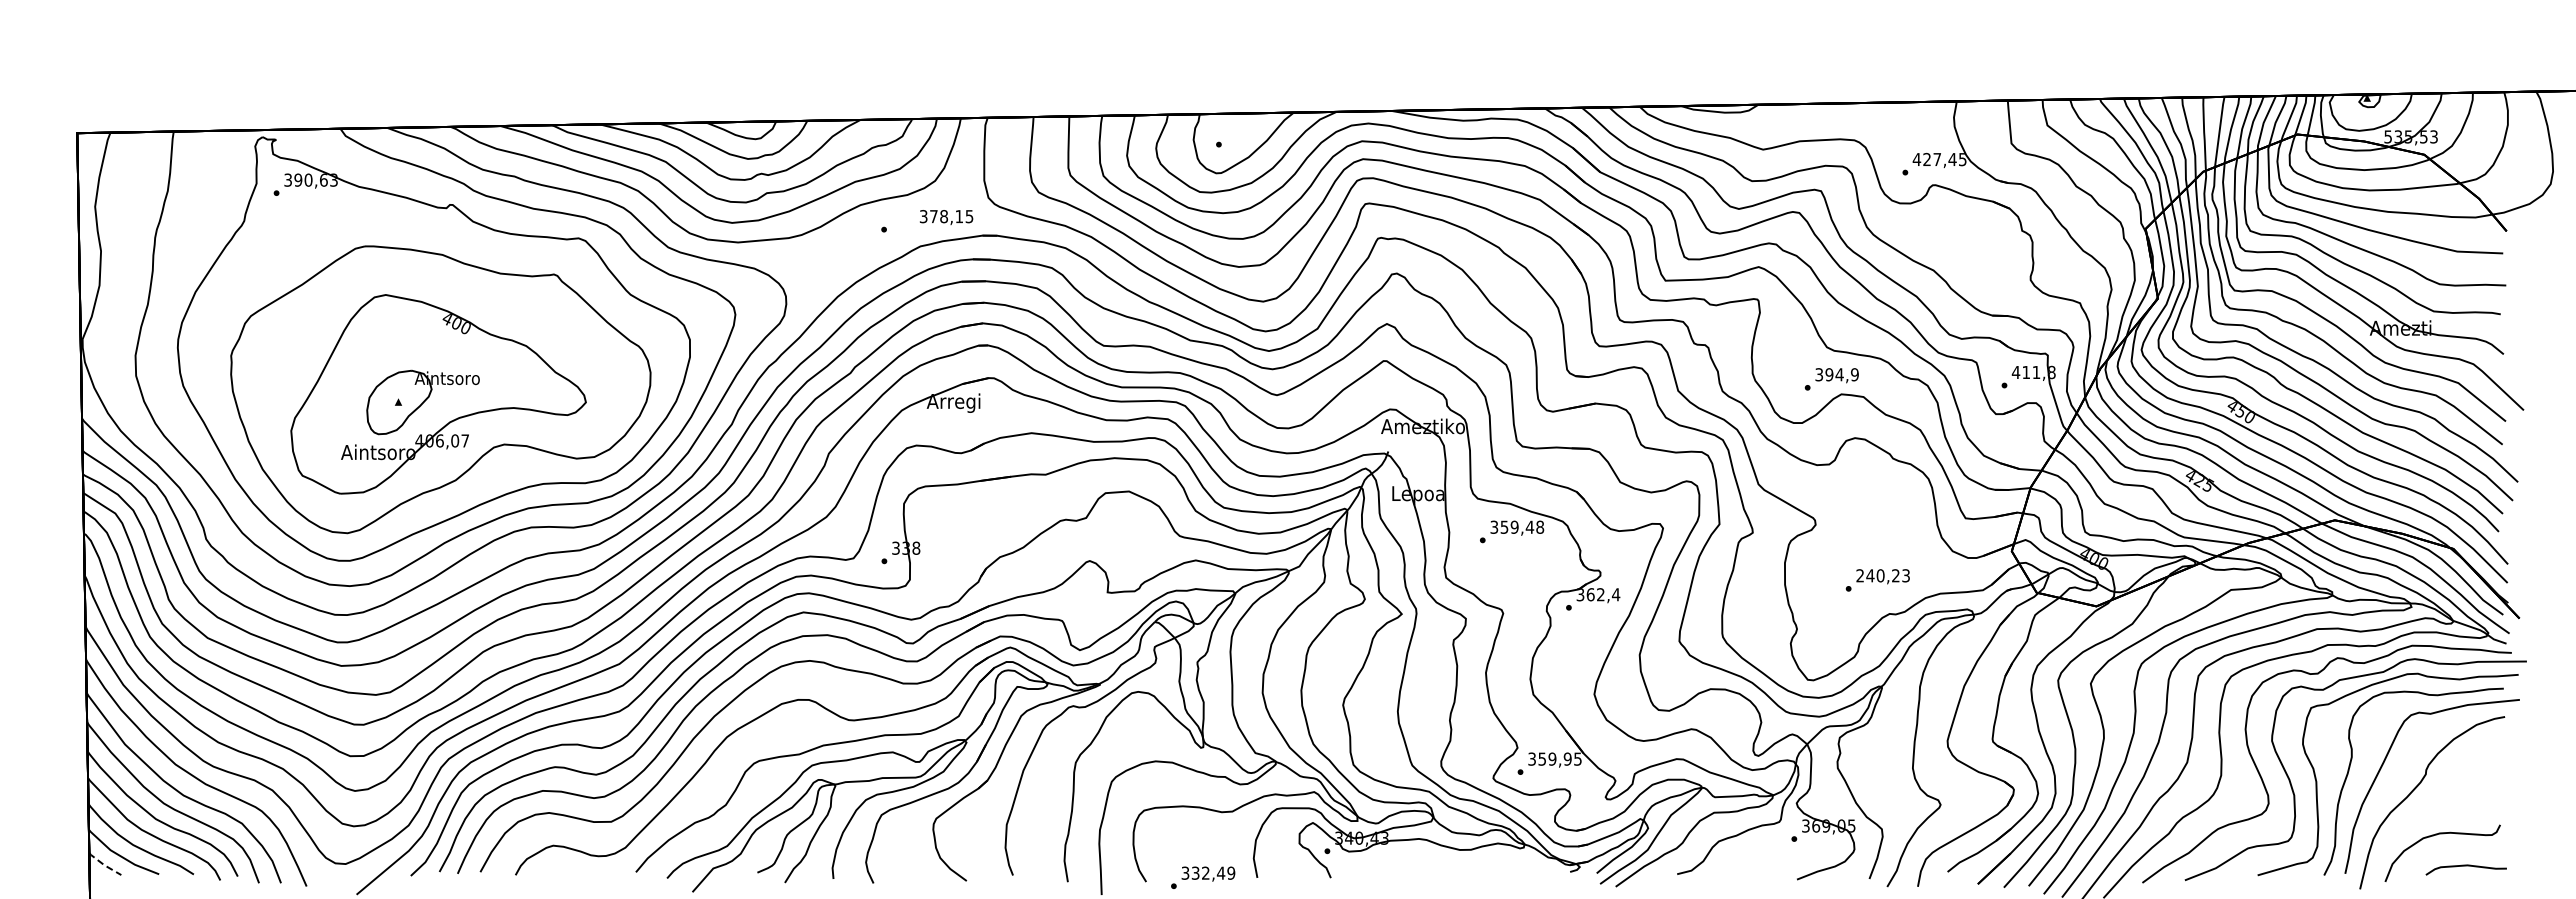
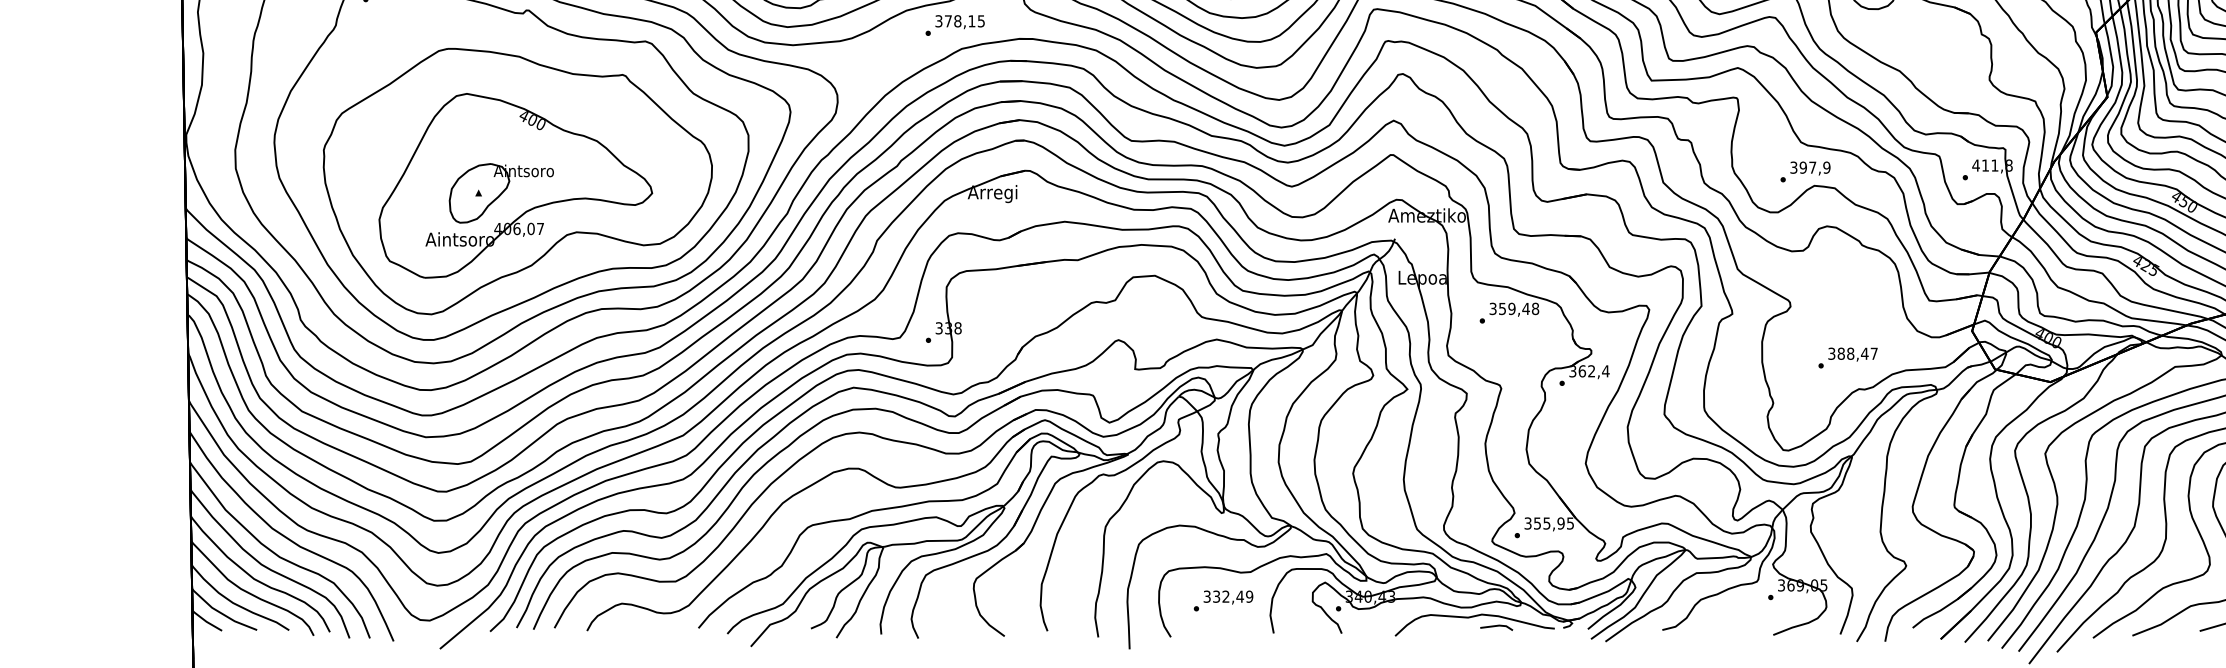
text: (946, 217) -> (960, 22), moved
text: (1839, 374) -> (1812, 167), 394,9 -> 397,9
text: (1882, 575) -> (1852, 353), 240,23 -> 388,47
text: (1552, 758) -> (1546, 522), 359,95 -> 355,95
line: (104, 865) -> (206, 621), dashed -> solid
part: (1480, 871) -> (1480, 627), added
text: (1203, 877) -> (1223, 600), moved

